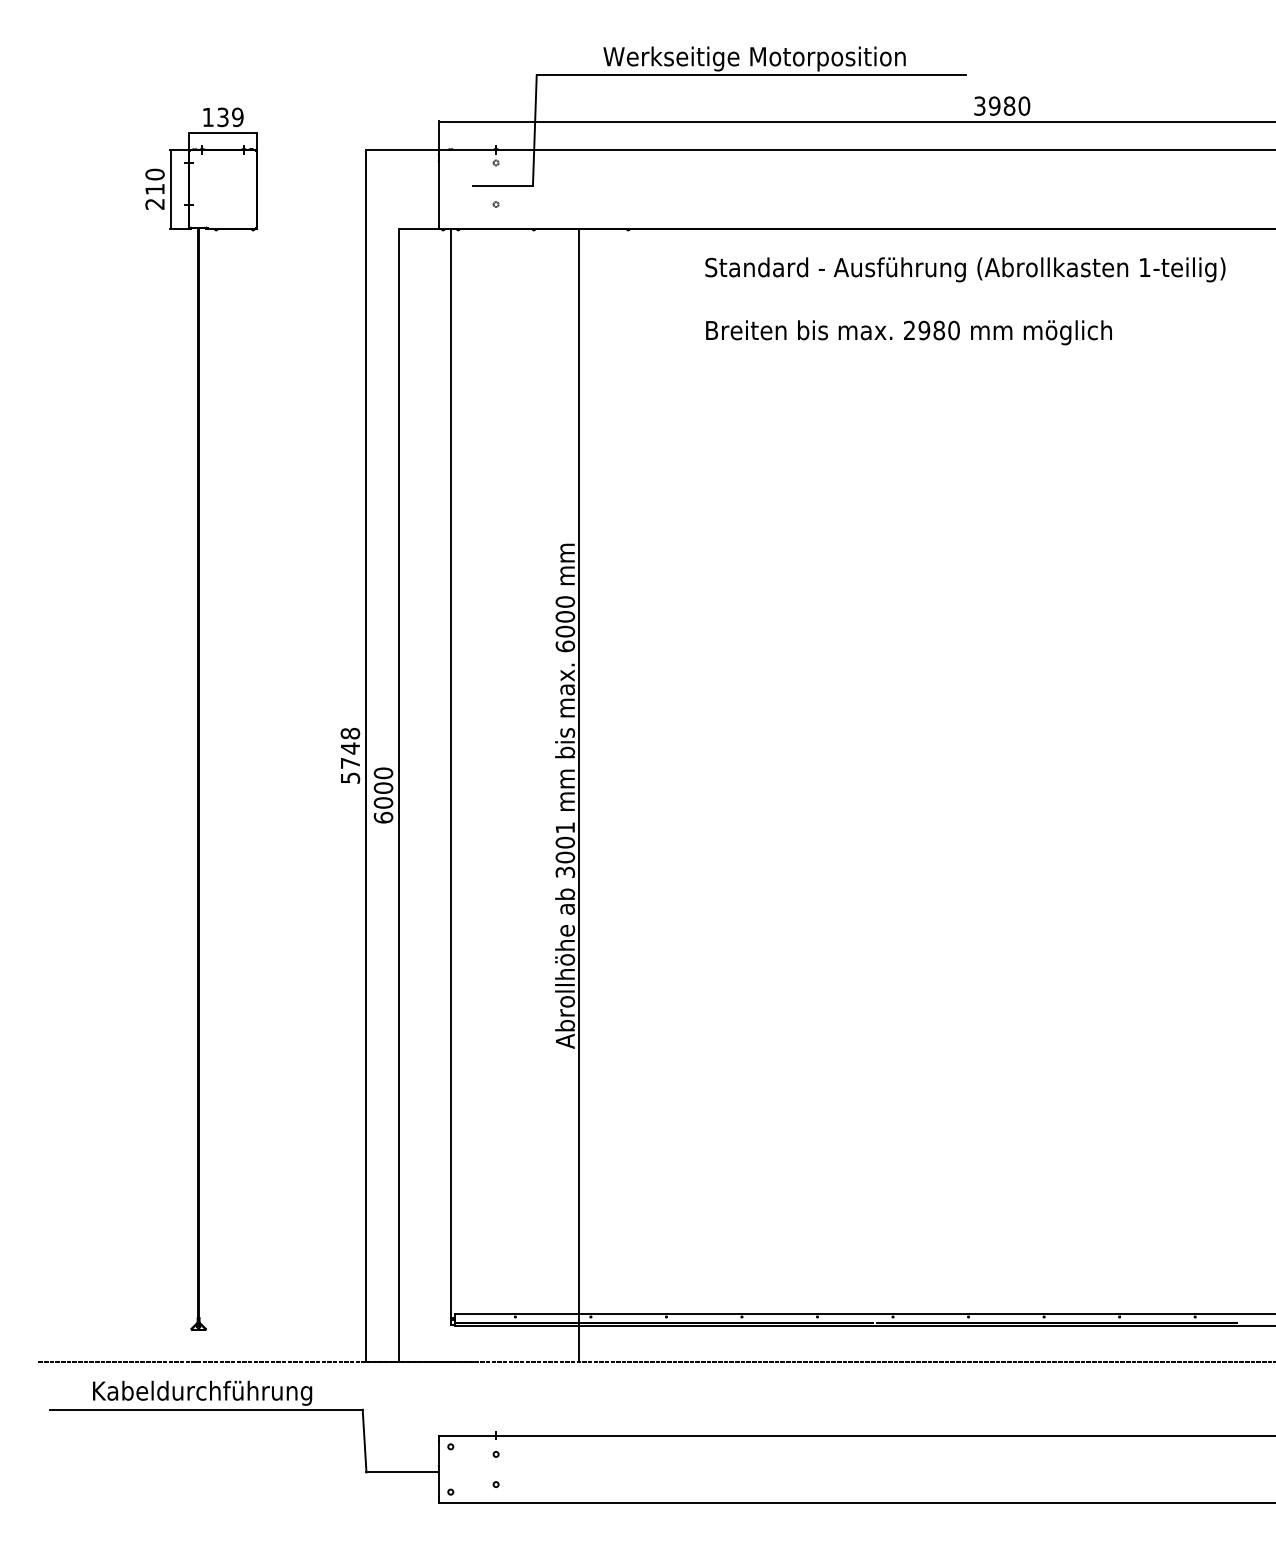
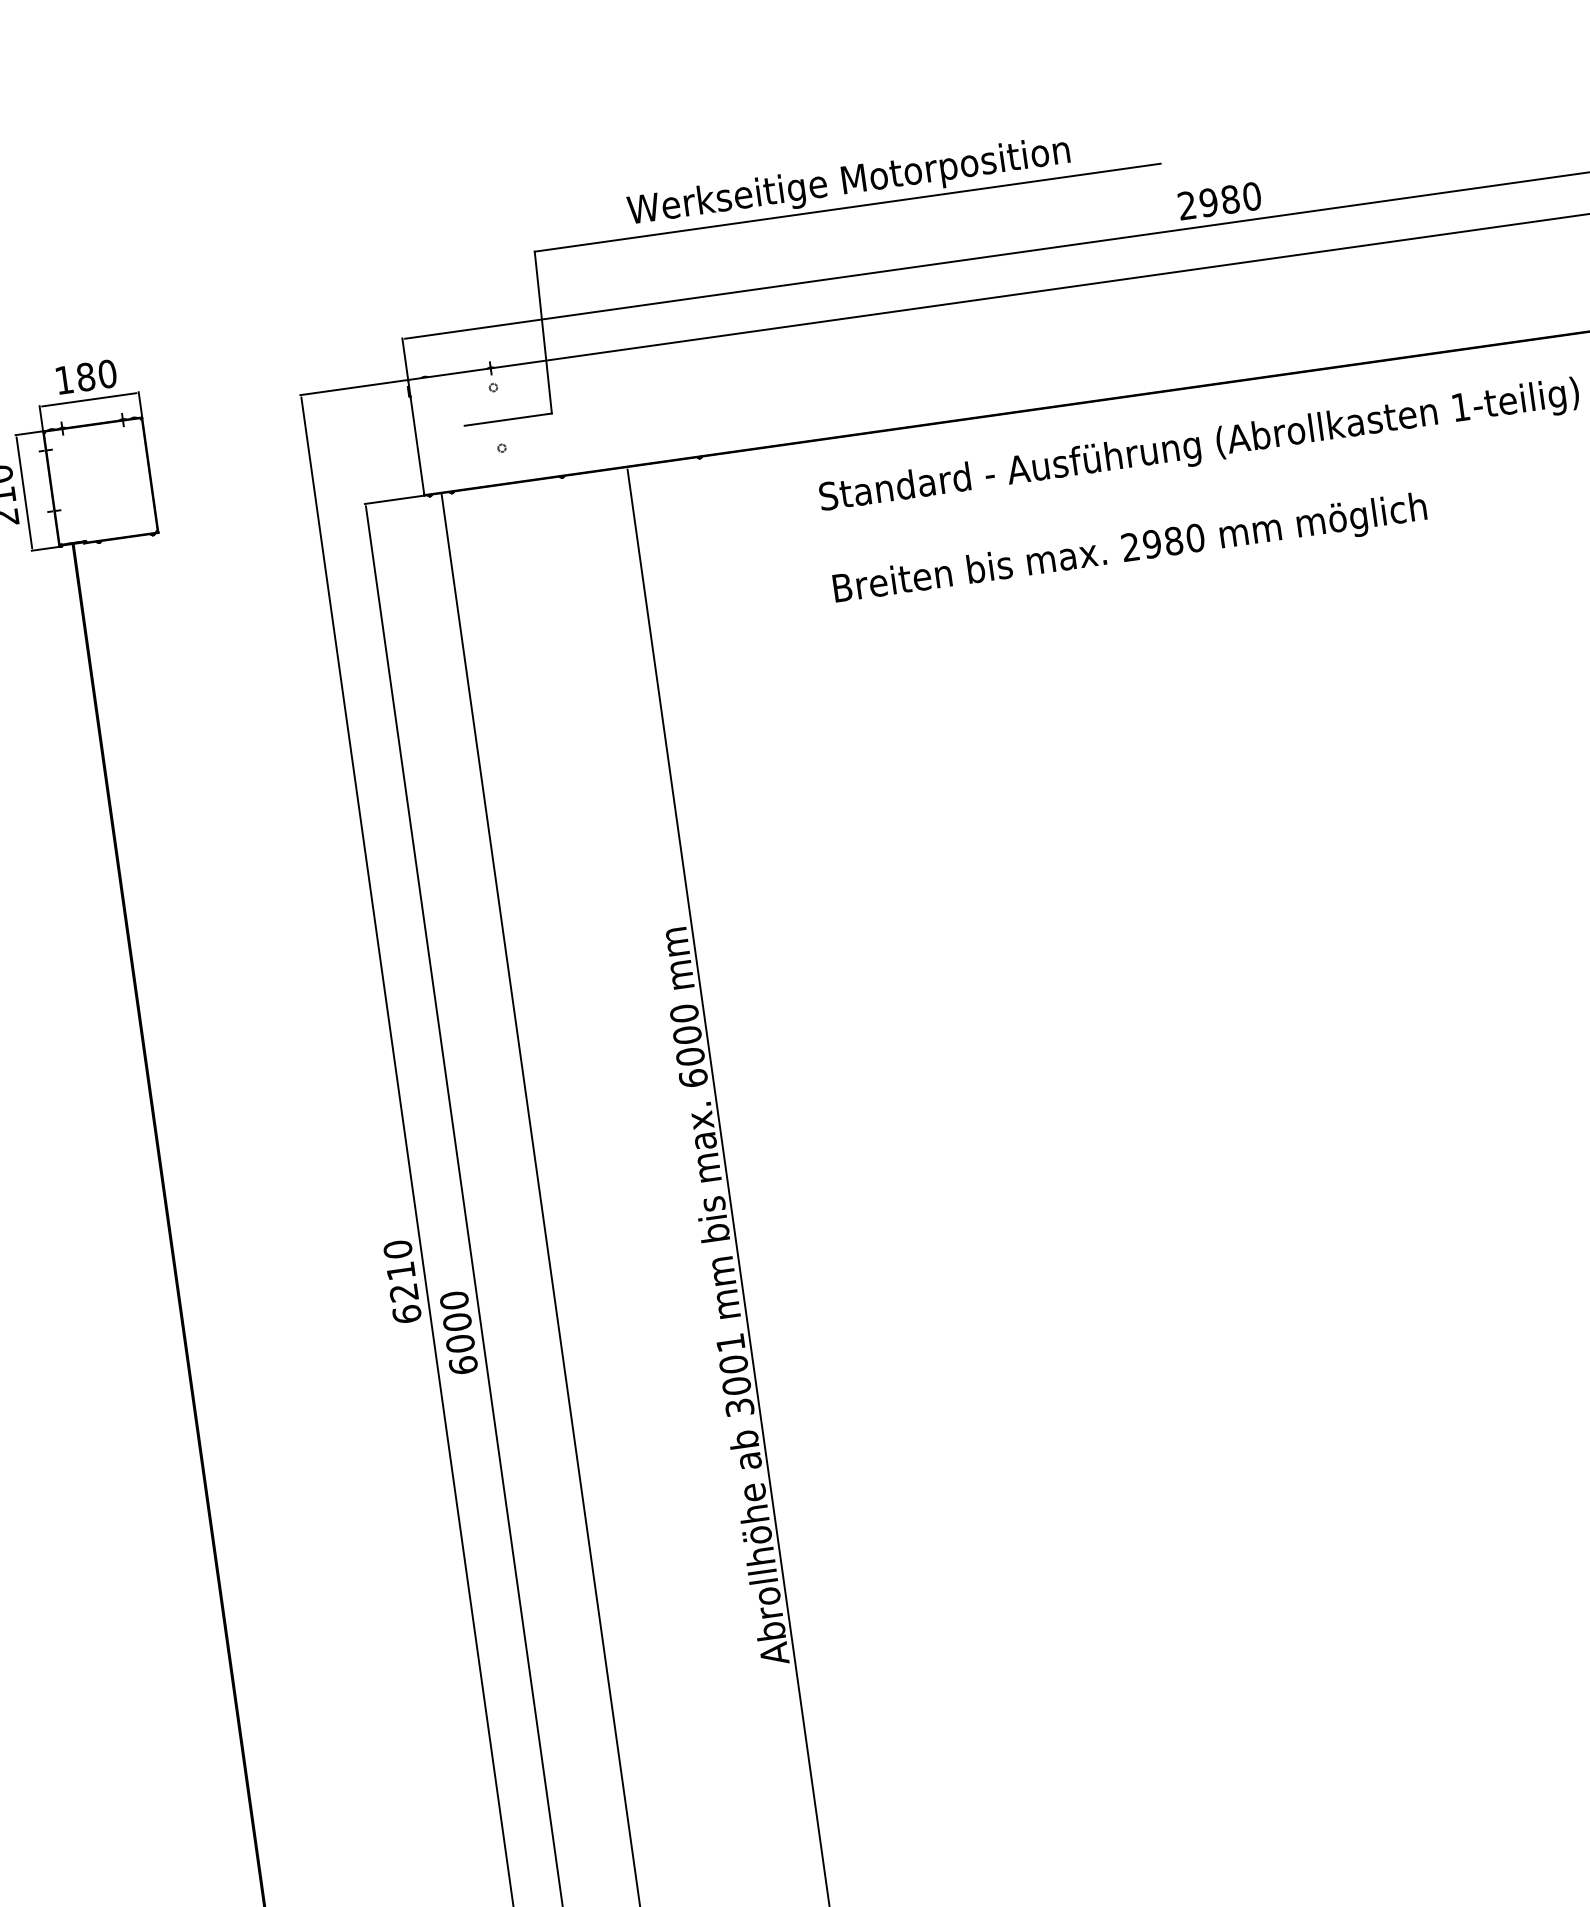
text: (979, 105) -> (1186, 204), 3980 -> 2980
text: (230, 117) -> (96, 375), 139 -> 180
text: (350, 755) -> (402, 1281), 5748 -> 6210

